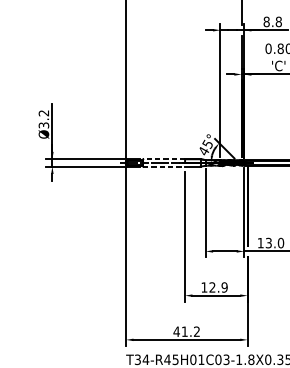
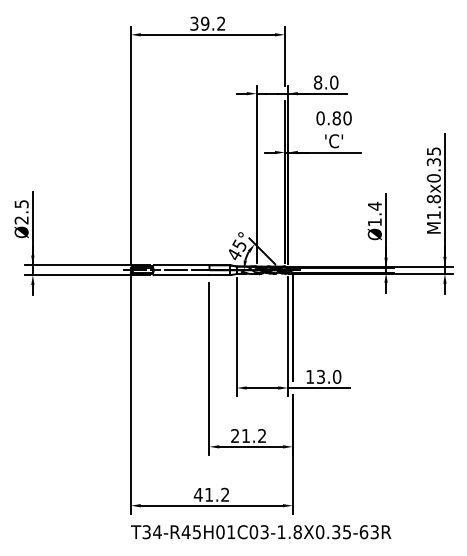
text: (279, 21) -> (334, 82), 8.8 -> 8.0
text: (43, 119) -> (21, 212), Ø3.2 -> Ø2.5
line: (164, 159) -> (181, 265), dashed -> solid
line: (164, 166) -> (181, 275), dashed -> solid
text: (214, 287) -> (248, 436), 12.9 -> 21.2

